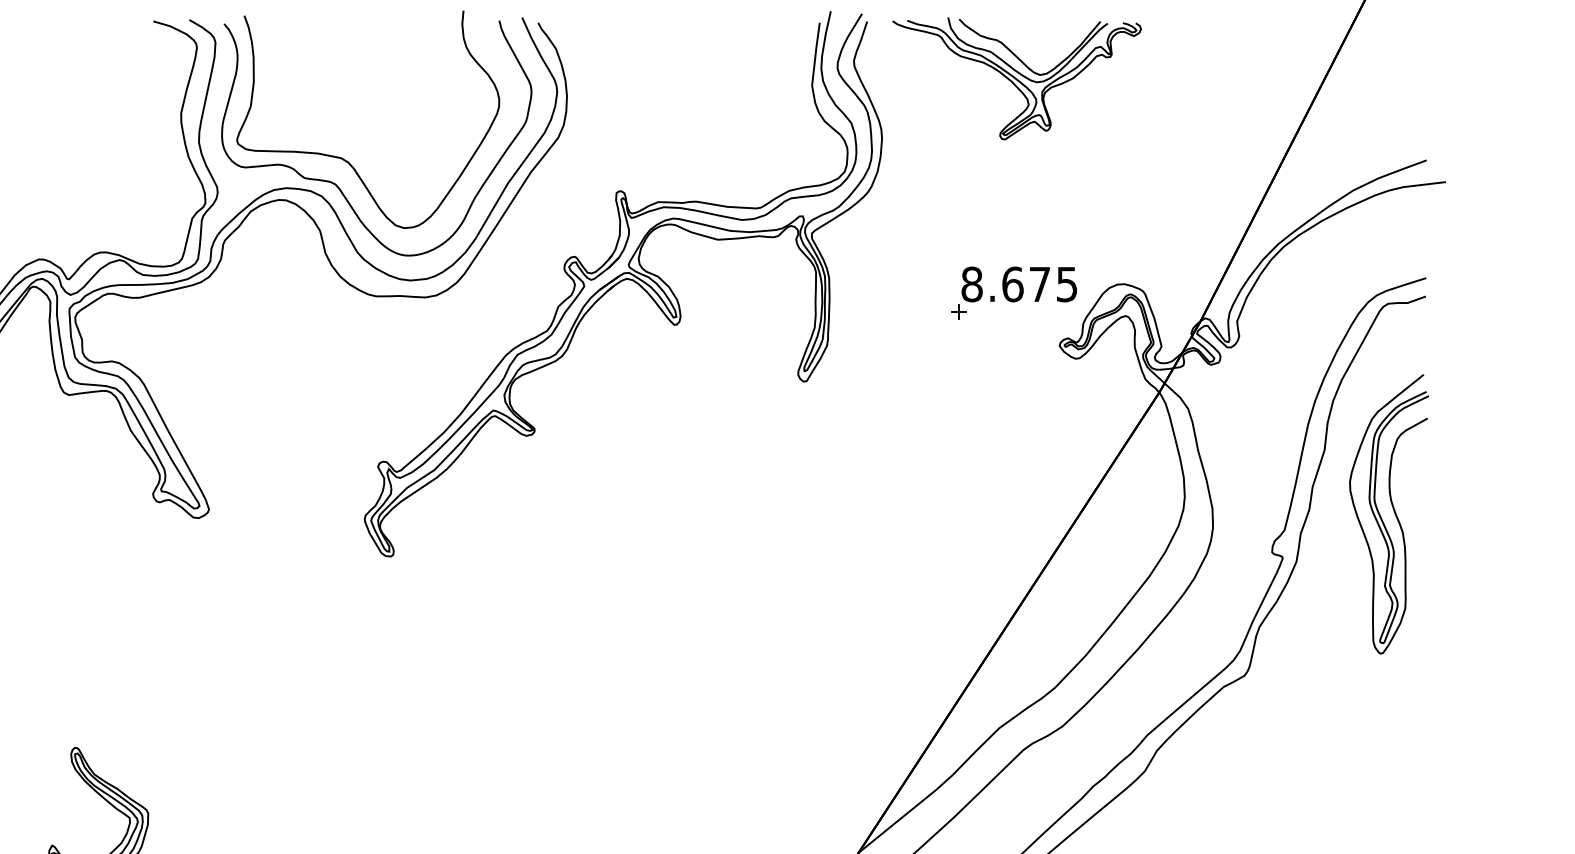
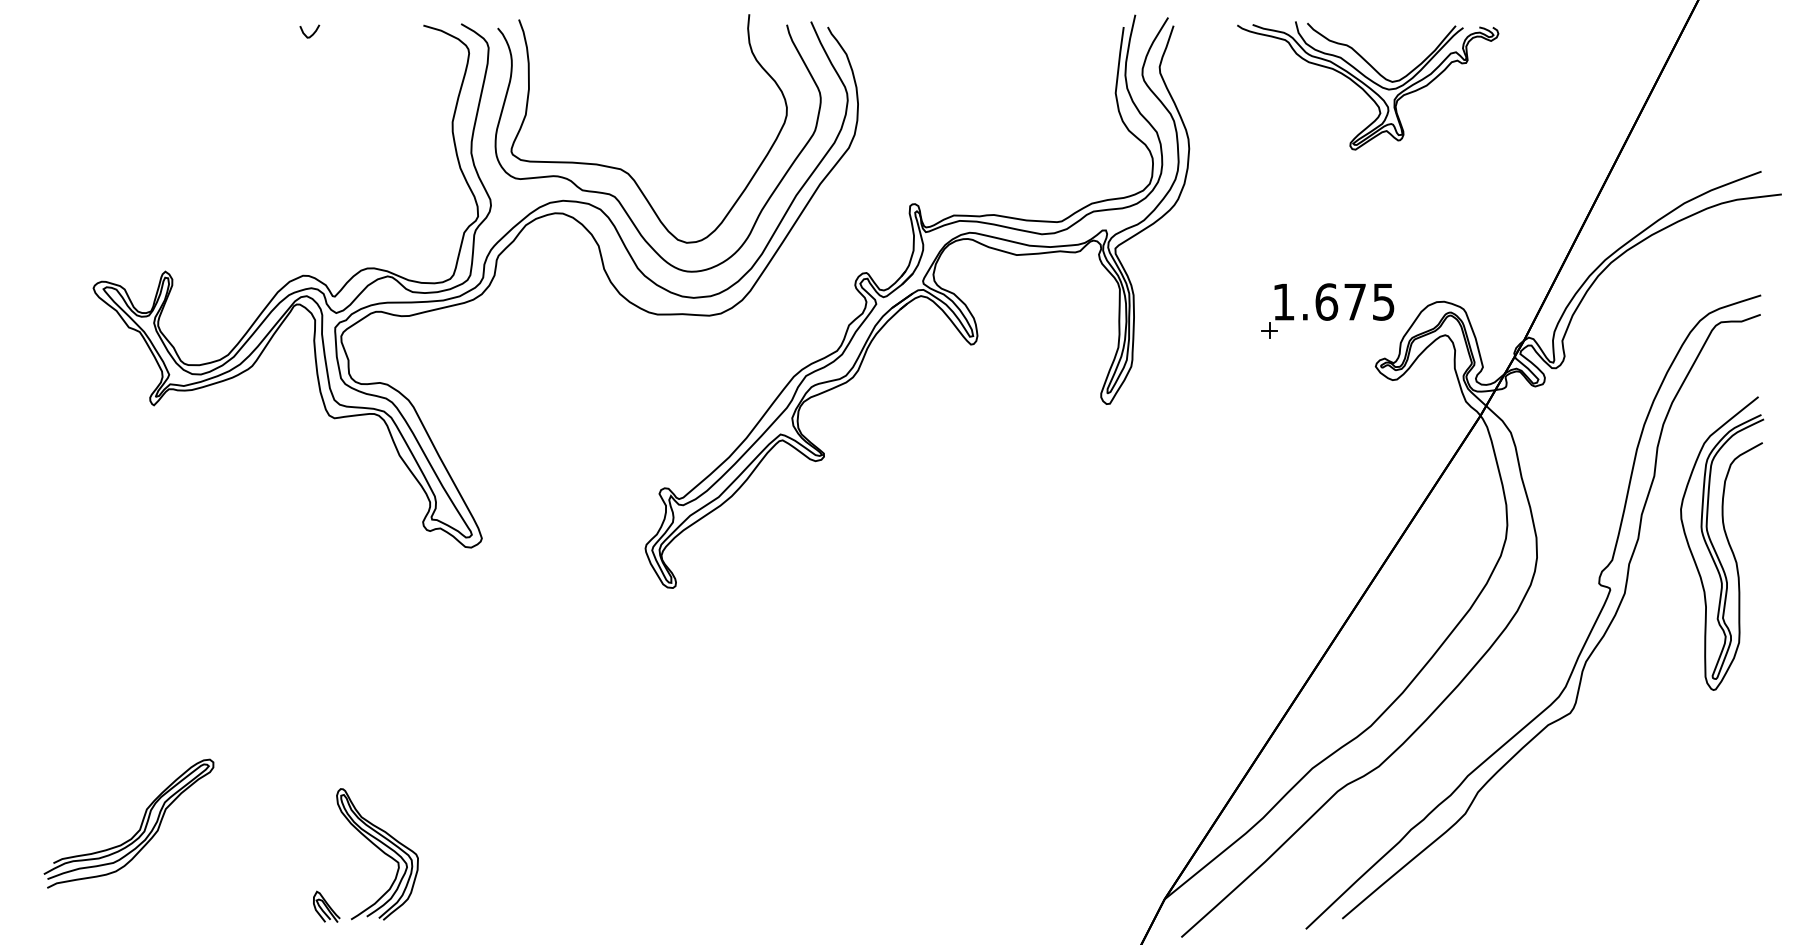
curve: (47, 28) -> (312, 33), added
part: (1017, 78) -> (1368, 85), moved
text: (971, 283) -> (1283, 301), 8.675 -> 1.675

